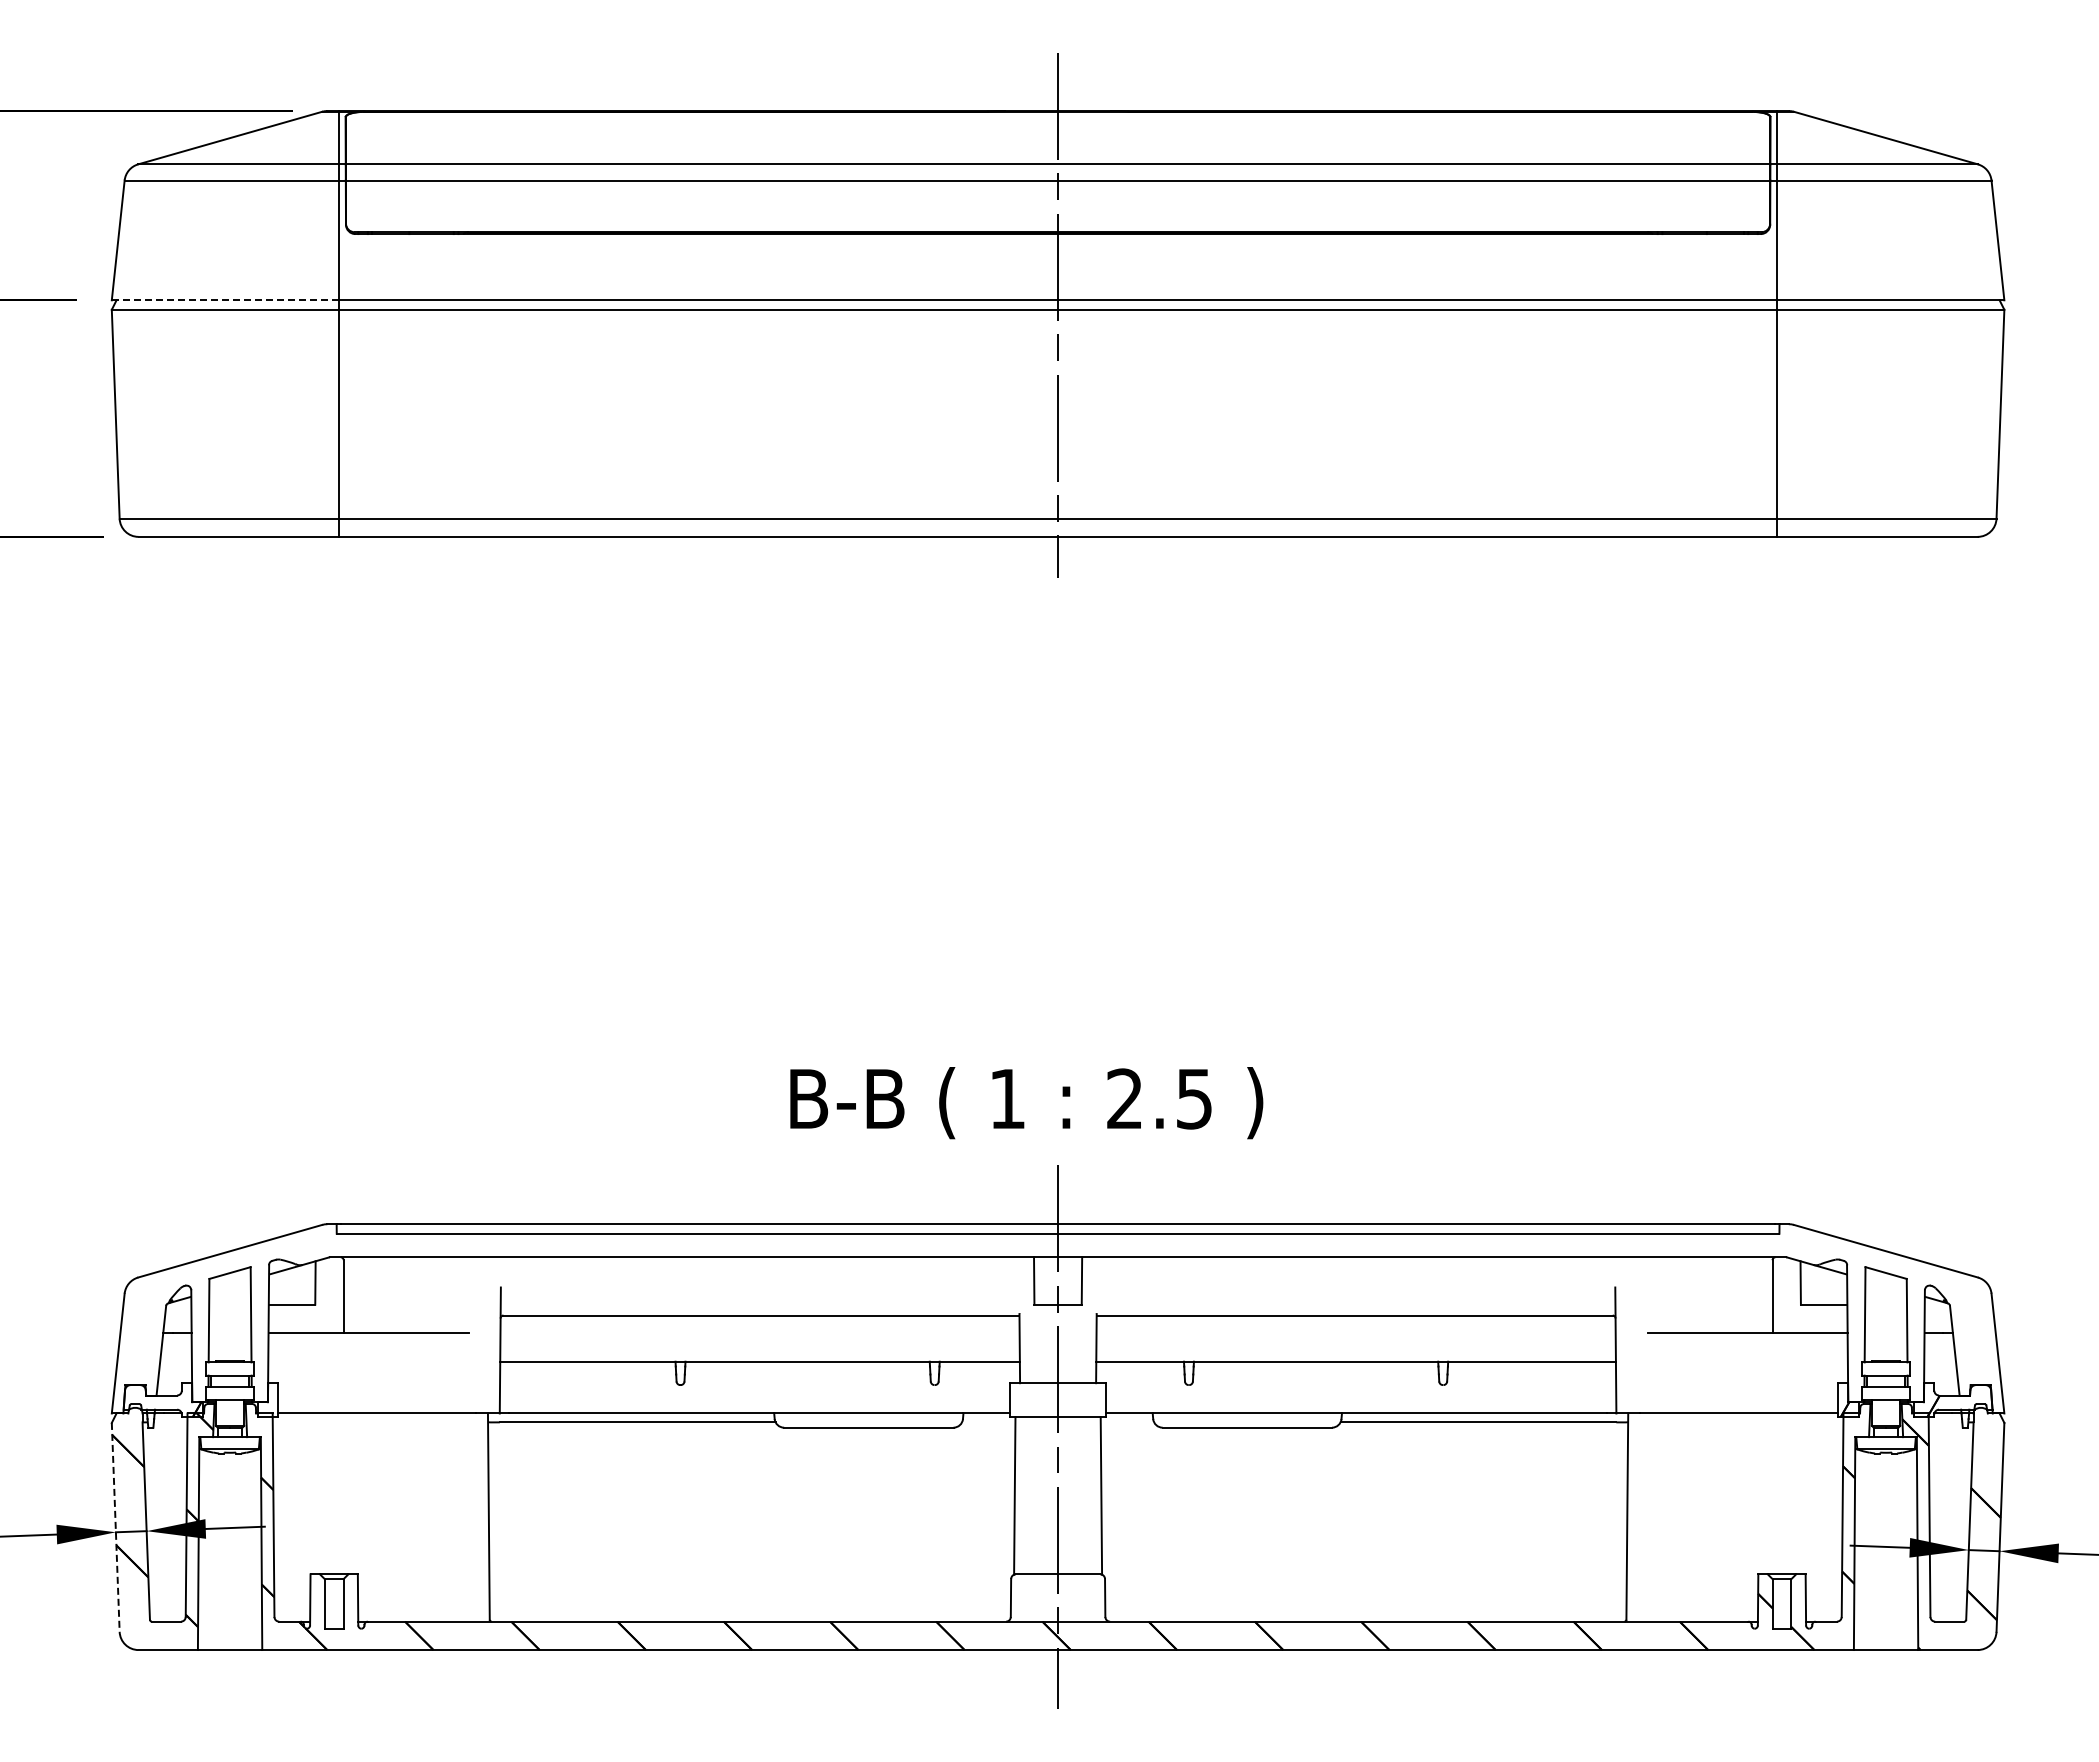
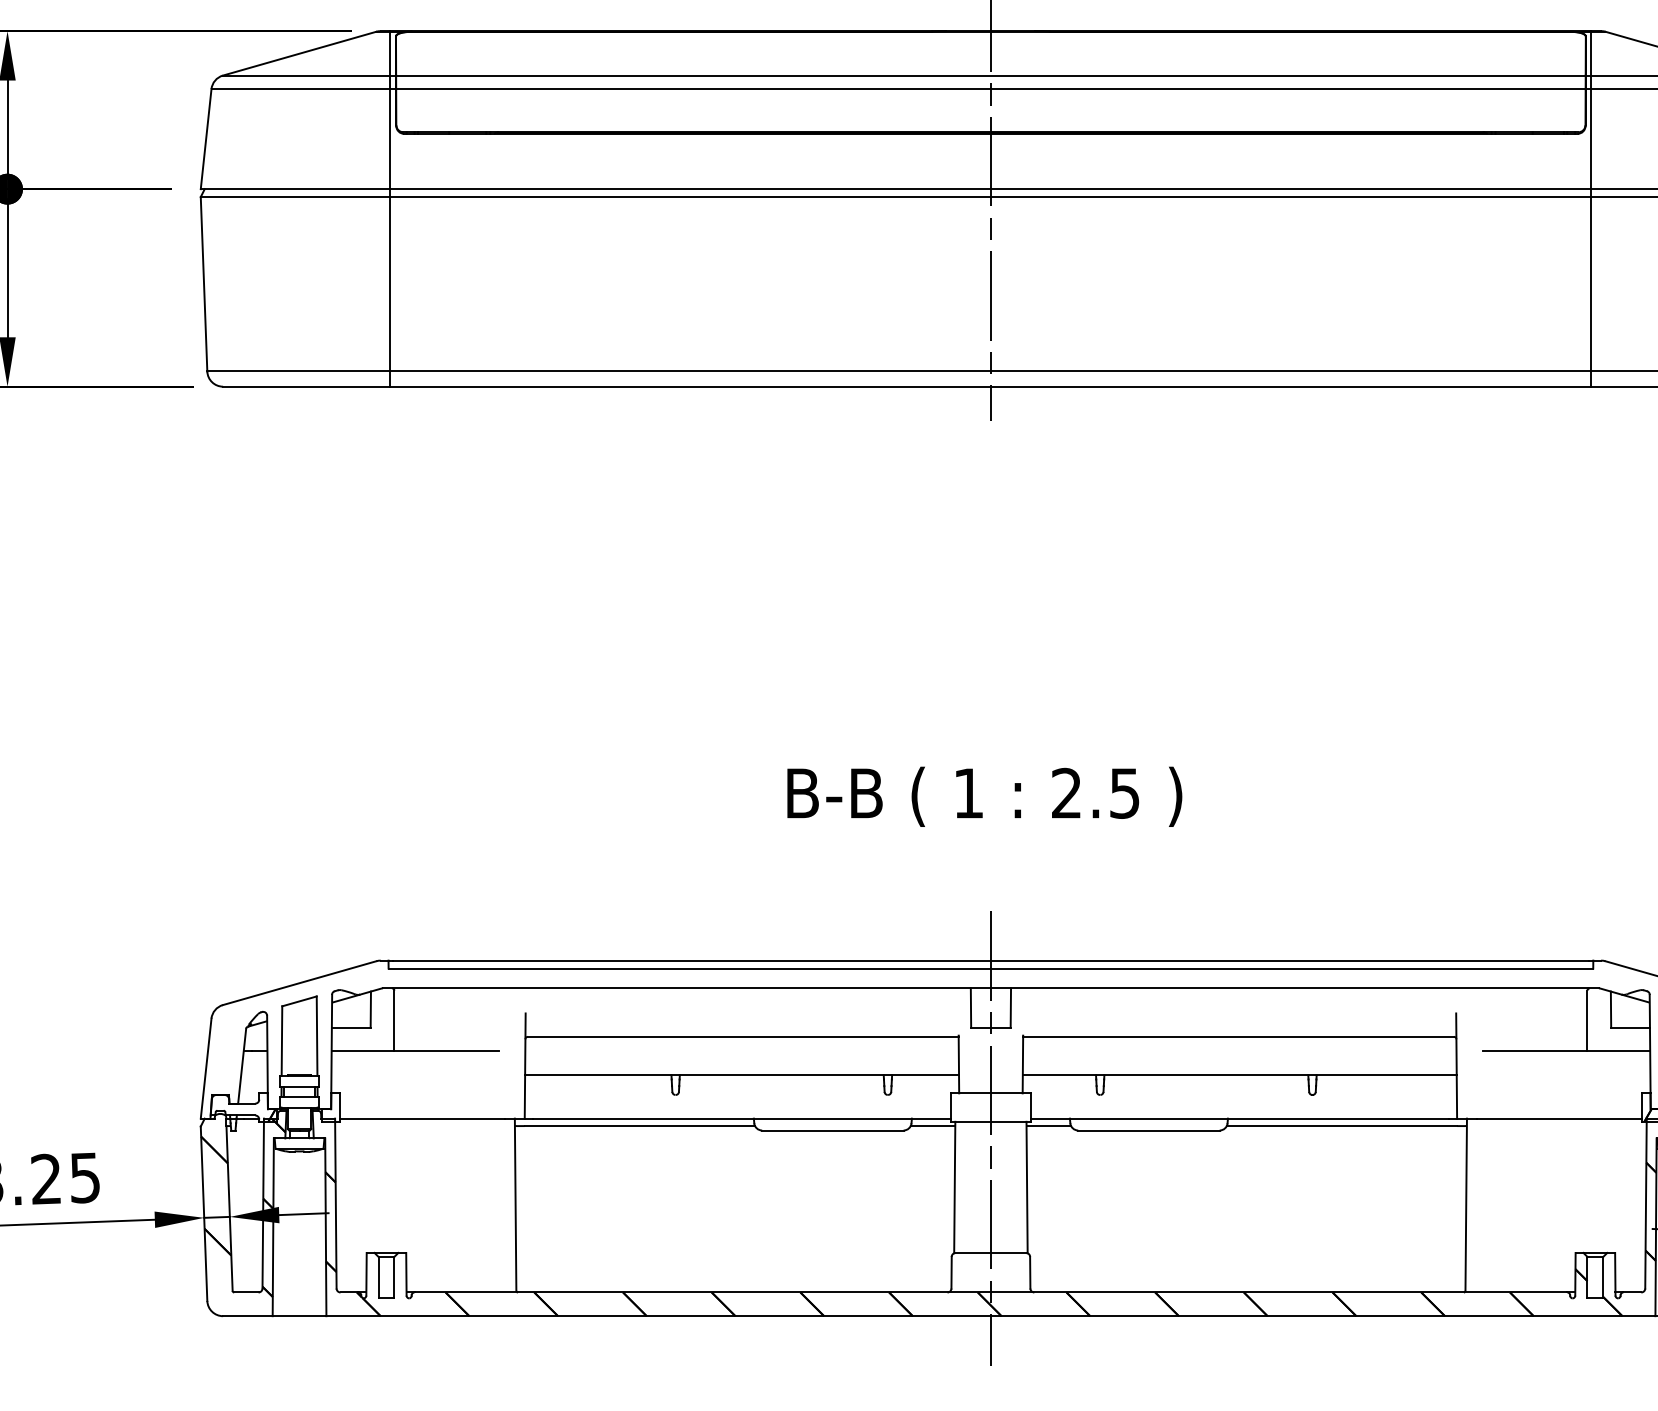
line: (225, 300) -> (295, 189), dashed -> solid
text: (1026, 1103) -> (984, 797), moved
line: (988, 1422) -> (932, 1126), added
line: (1127, 1422) -> (1048, 1126), added
line: (115, 1527) -> (203, 1213), dashed -> solid

